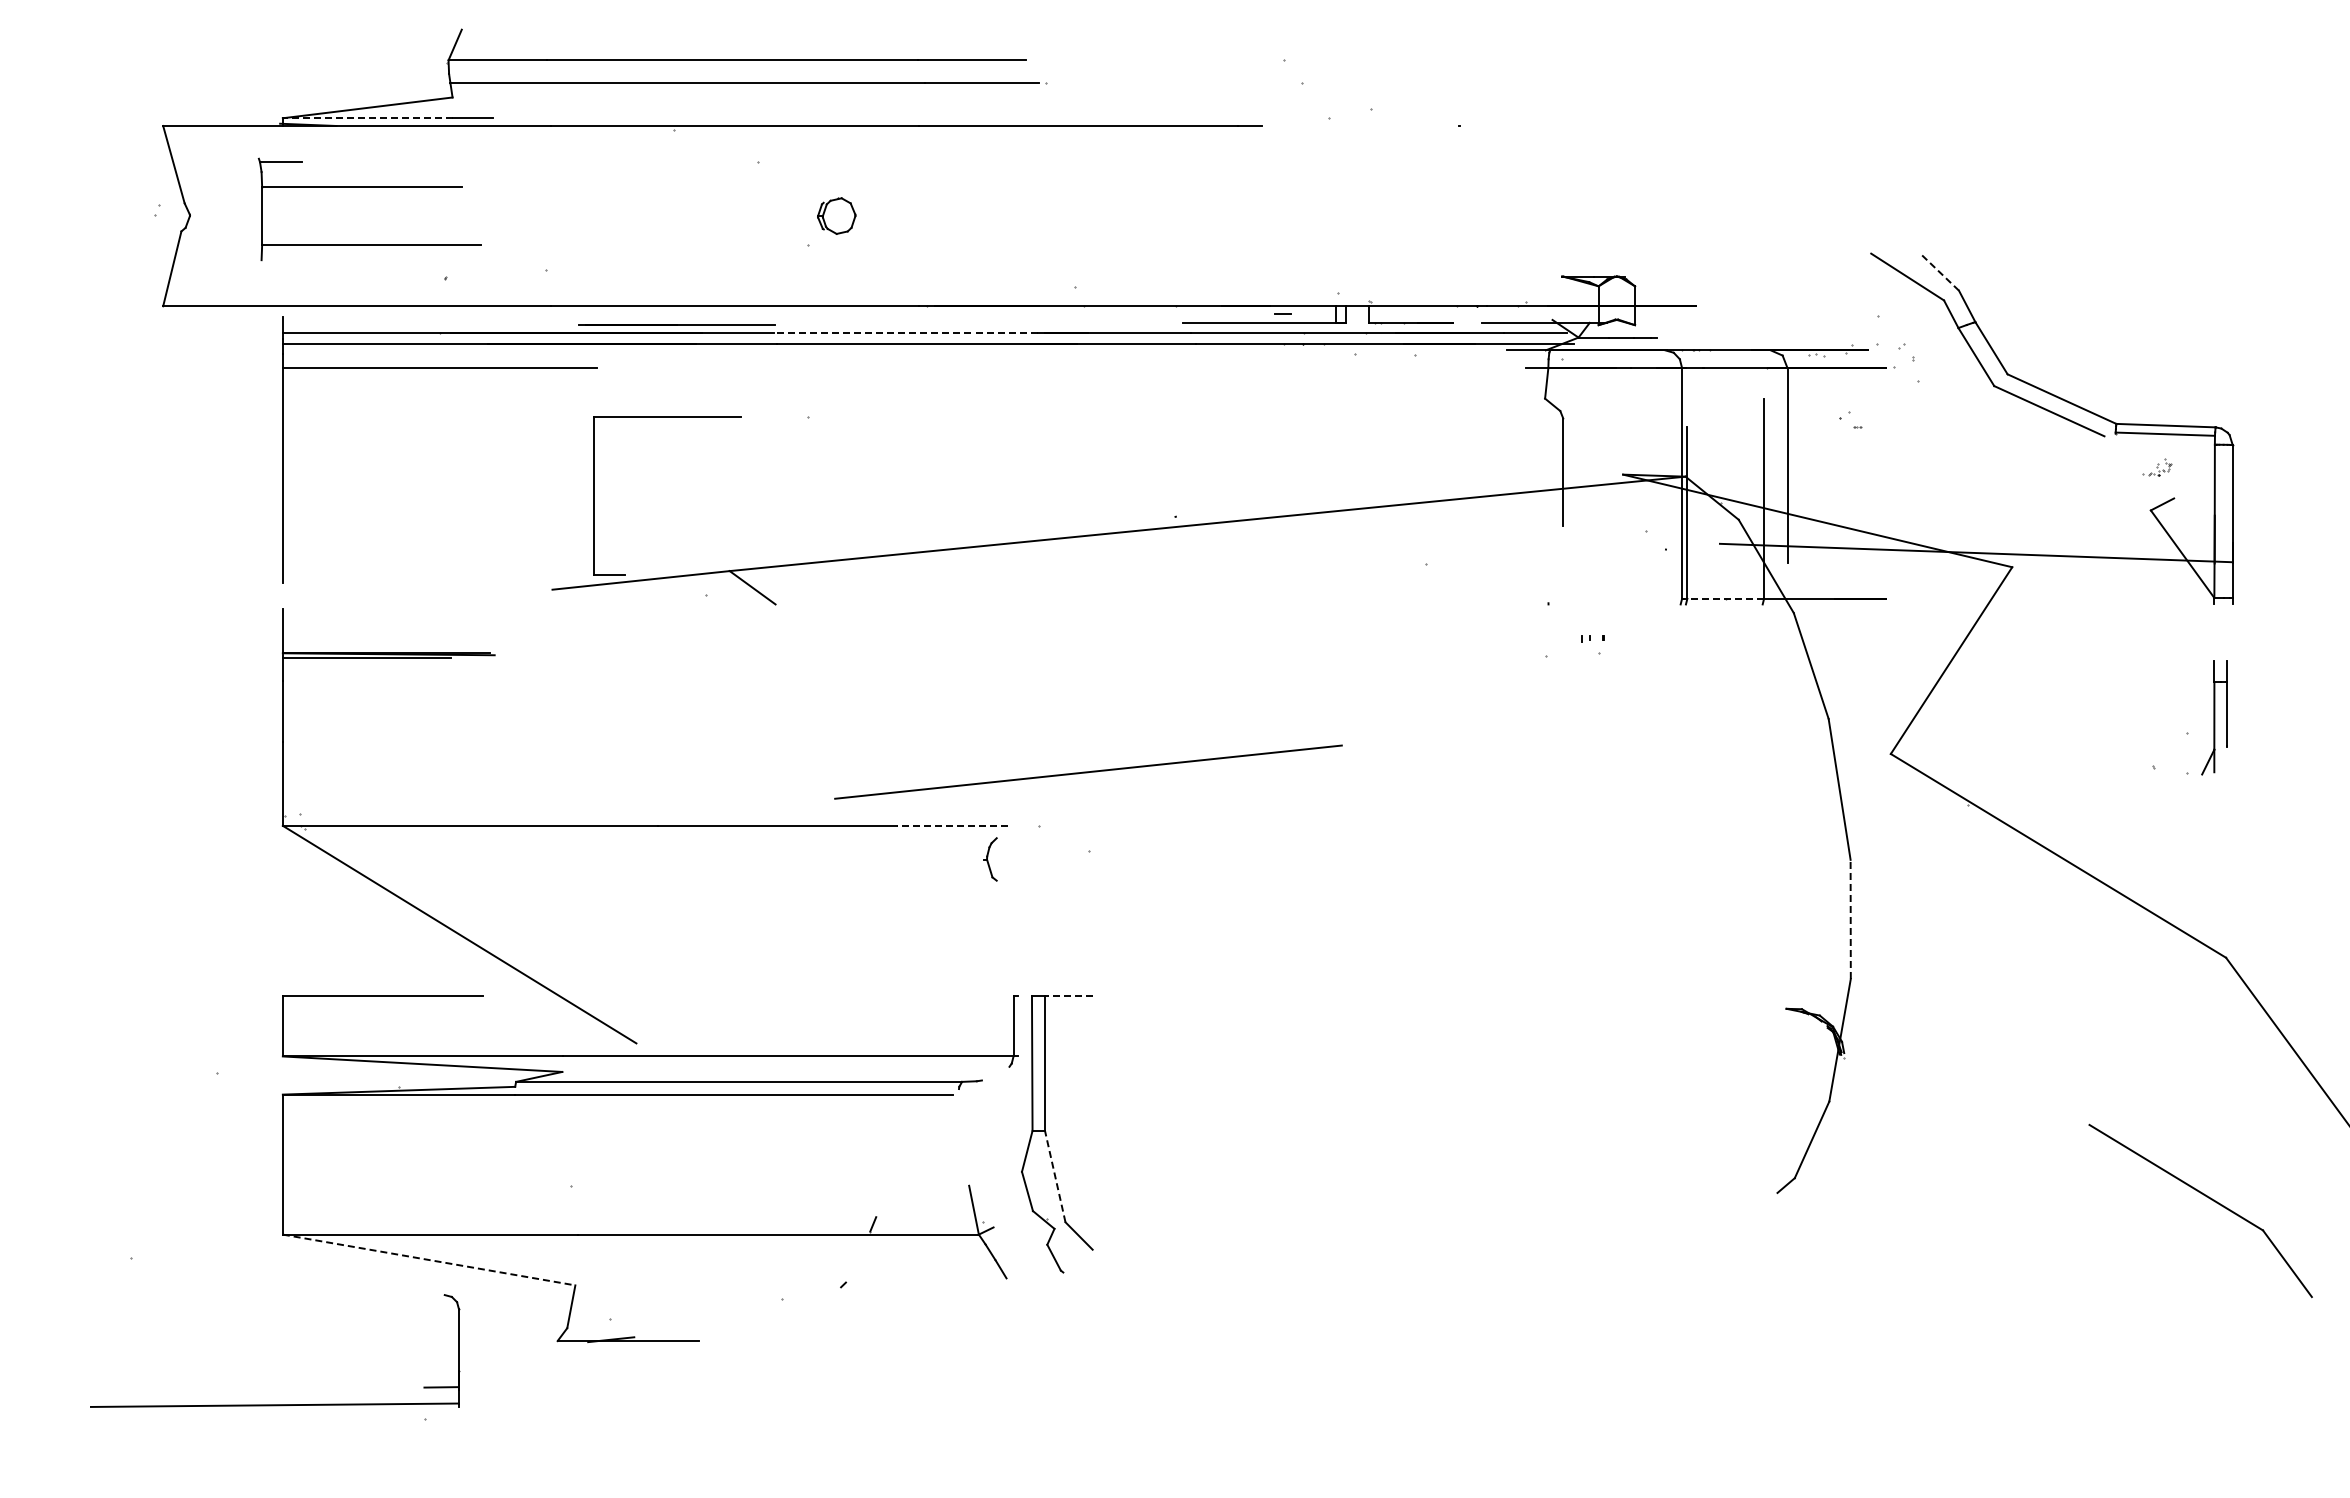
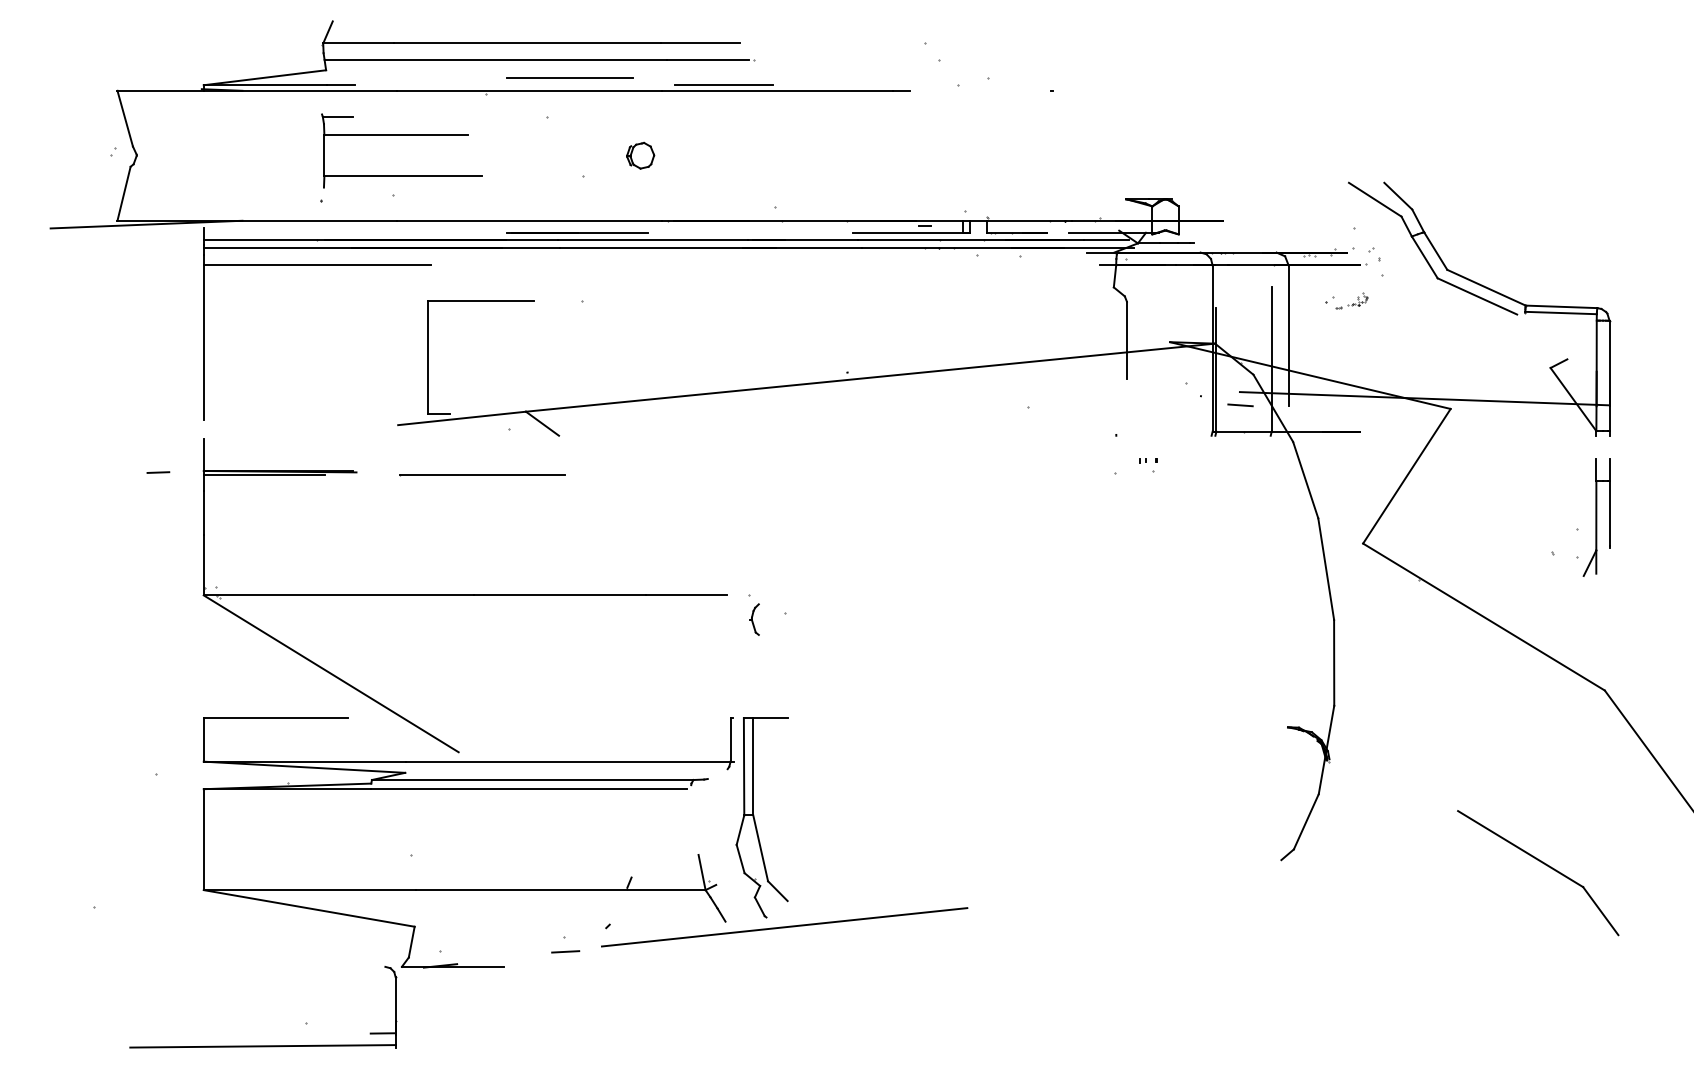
line: (790, 108) -> (569, 78), added
line: (367, 118) -> (264, 85), dashed -> solid
line: (1004, 118) -> (724, 85), added
part: (369, 187) -> (401, 135), moved
part: (836, 215) -> (640, 155), moved
line: (1939, 272) -> (1398, 196), dashed -> solid
line: (203, 311) -> (146, 224), added
line: (676, 324) -> (576, 232), moved
line: (905, 332) -> (652, 239), dashed -> solid
part: (2157, 467) -> (1357, 299), moved
line: (1720, 562) -> (1240, 405), added
line: (1725, 598) -> (1243, 431), dashed -> solid
line: (219, 655) -> (158, 472), added
line: (668, 658) -> (481, 474), added
part: (2214, 717) -> (1596, 517), size x1.43
line: (1088, 771) -> (784, 926), moved
line: (952, 825) -> (686, 595), dashed -> solid
part: (990, 859) -> (754, 619), moved
line: (1850, 919) -> (1334, 662), dashed -> solid
line: (1068, 996) -> (770, 718), dashed -> solid
line: (1055, 1176) -> (760, 848), dashed -> solid
part: (2206, 1197) -> (1542, 863), moved
line: (429, 1260) -> (309, 908), dashed -> solid
line: (784, 1320) -> (565, 952), added
part: (275, 1404) -> (263, 1045), moved

